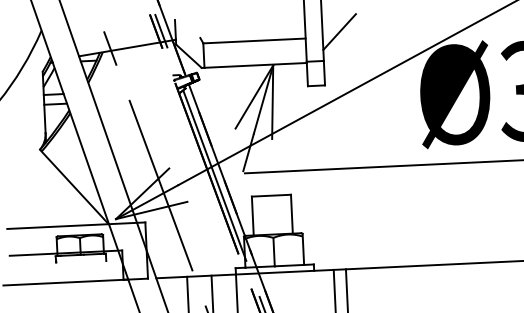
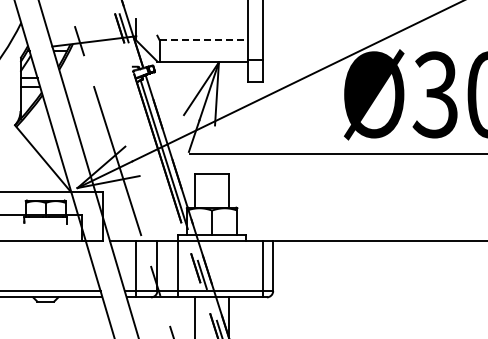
line: (339, 32) -> (277, 36), removed
line: (255, 40) -> (204, 40), solid -> dashed

